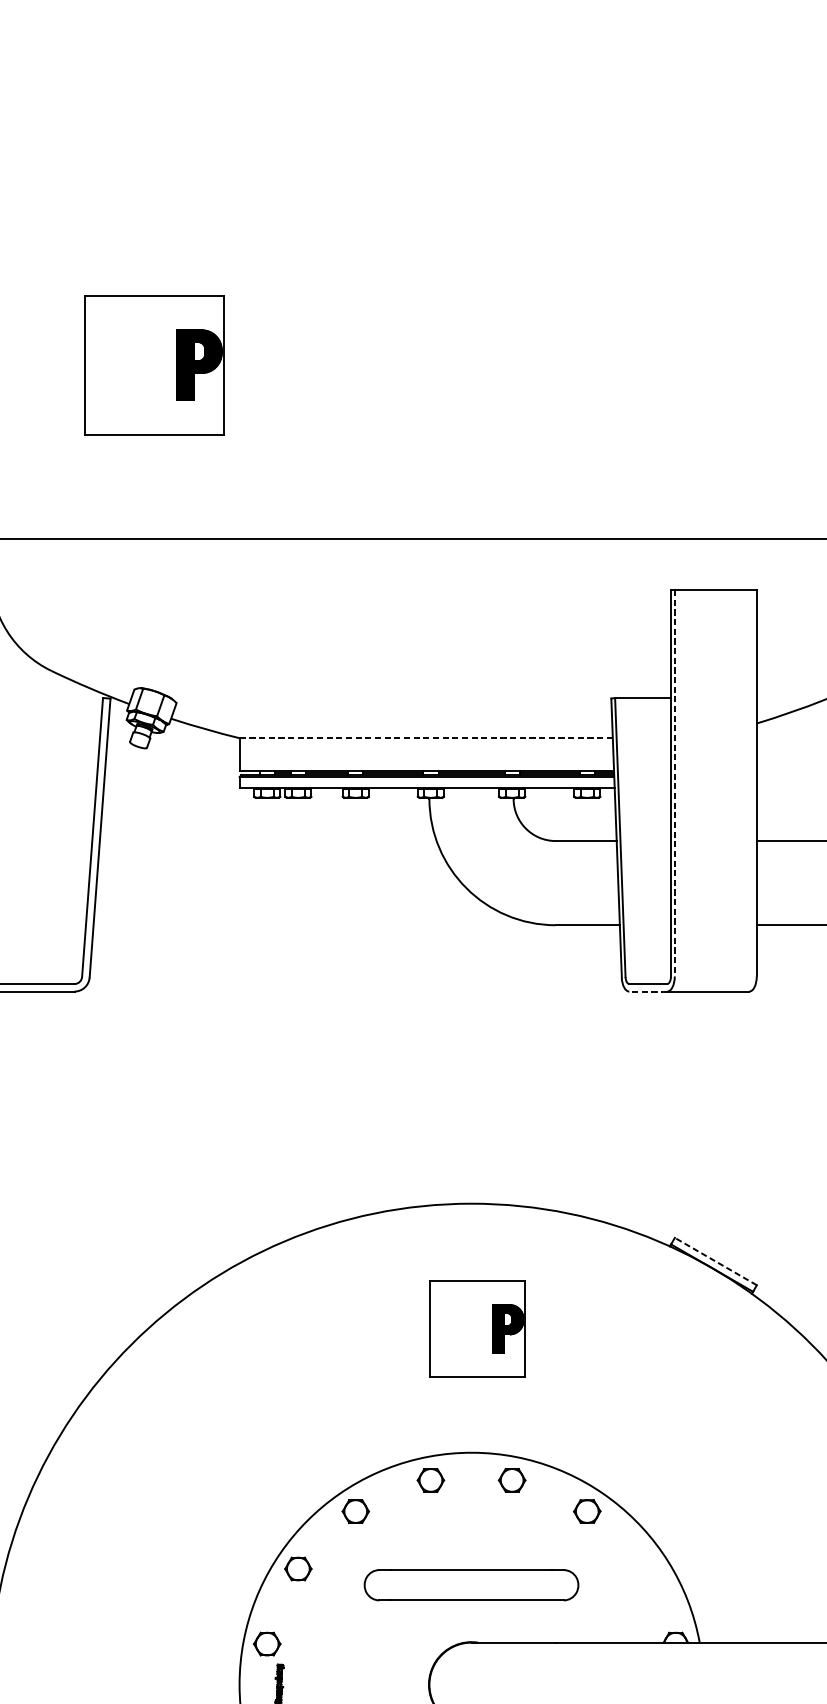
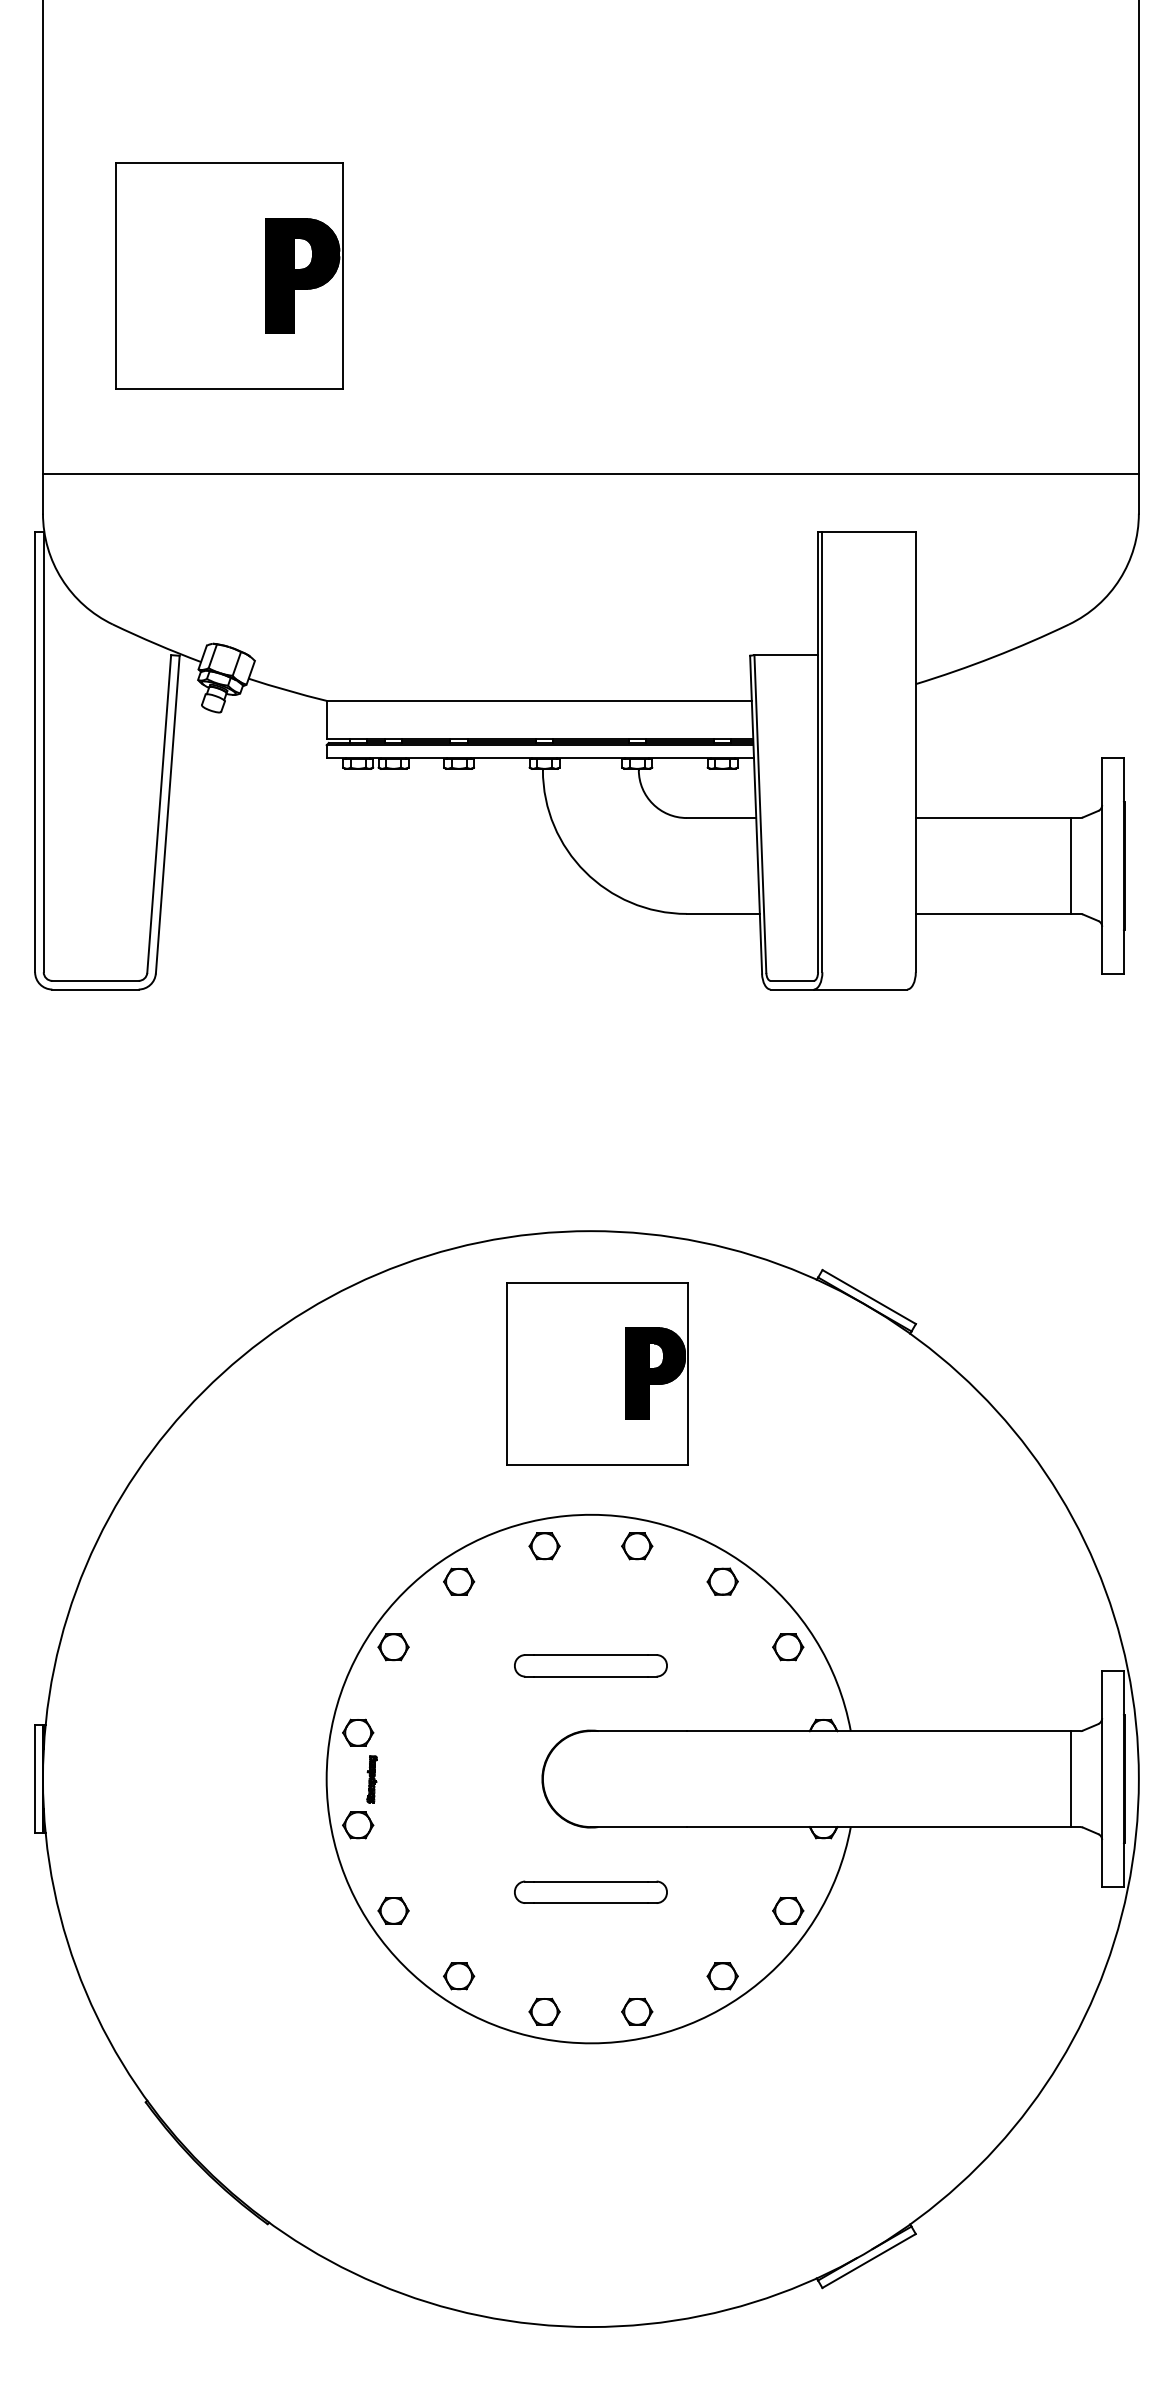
part: (154, 364) -> (229, 275), size x1.43
line: (426, 737) -> (539, 700), dashed -> solid
line: (674, 783) -> (822, 752), dashed -> solid
line: (648, 991) -> (792, 989), dashed -> solid
line: (716, 1261) -> (869, 1297), dashed -> solid
part: (477, 1328) -> (597, 1373), size x1.67
part: (645, 1569) -> (788, 1647), added
part: (471, 1585) -> (590, 1665), size x0.62

